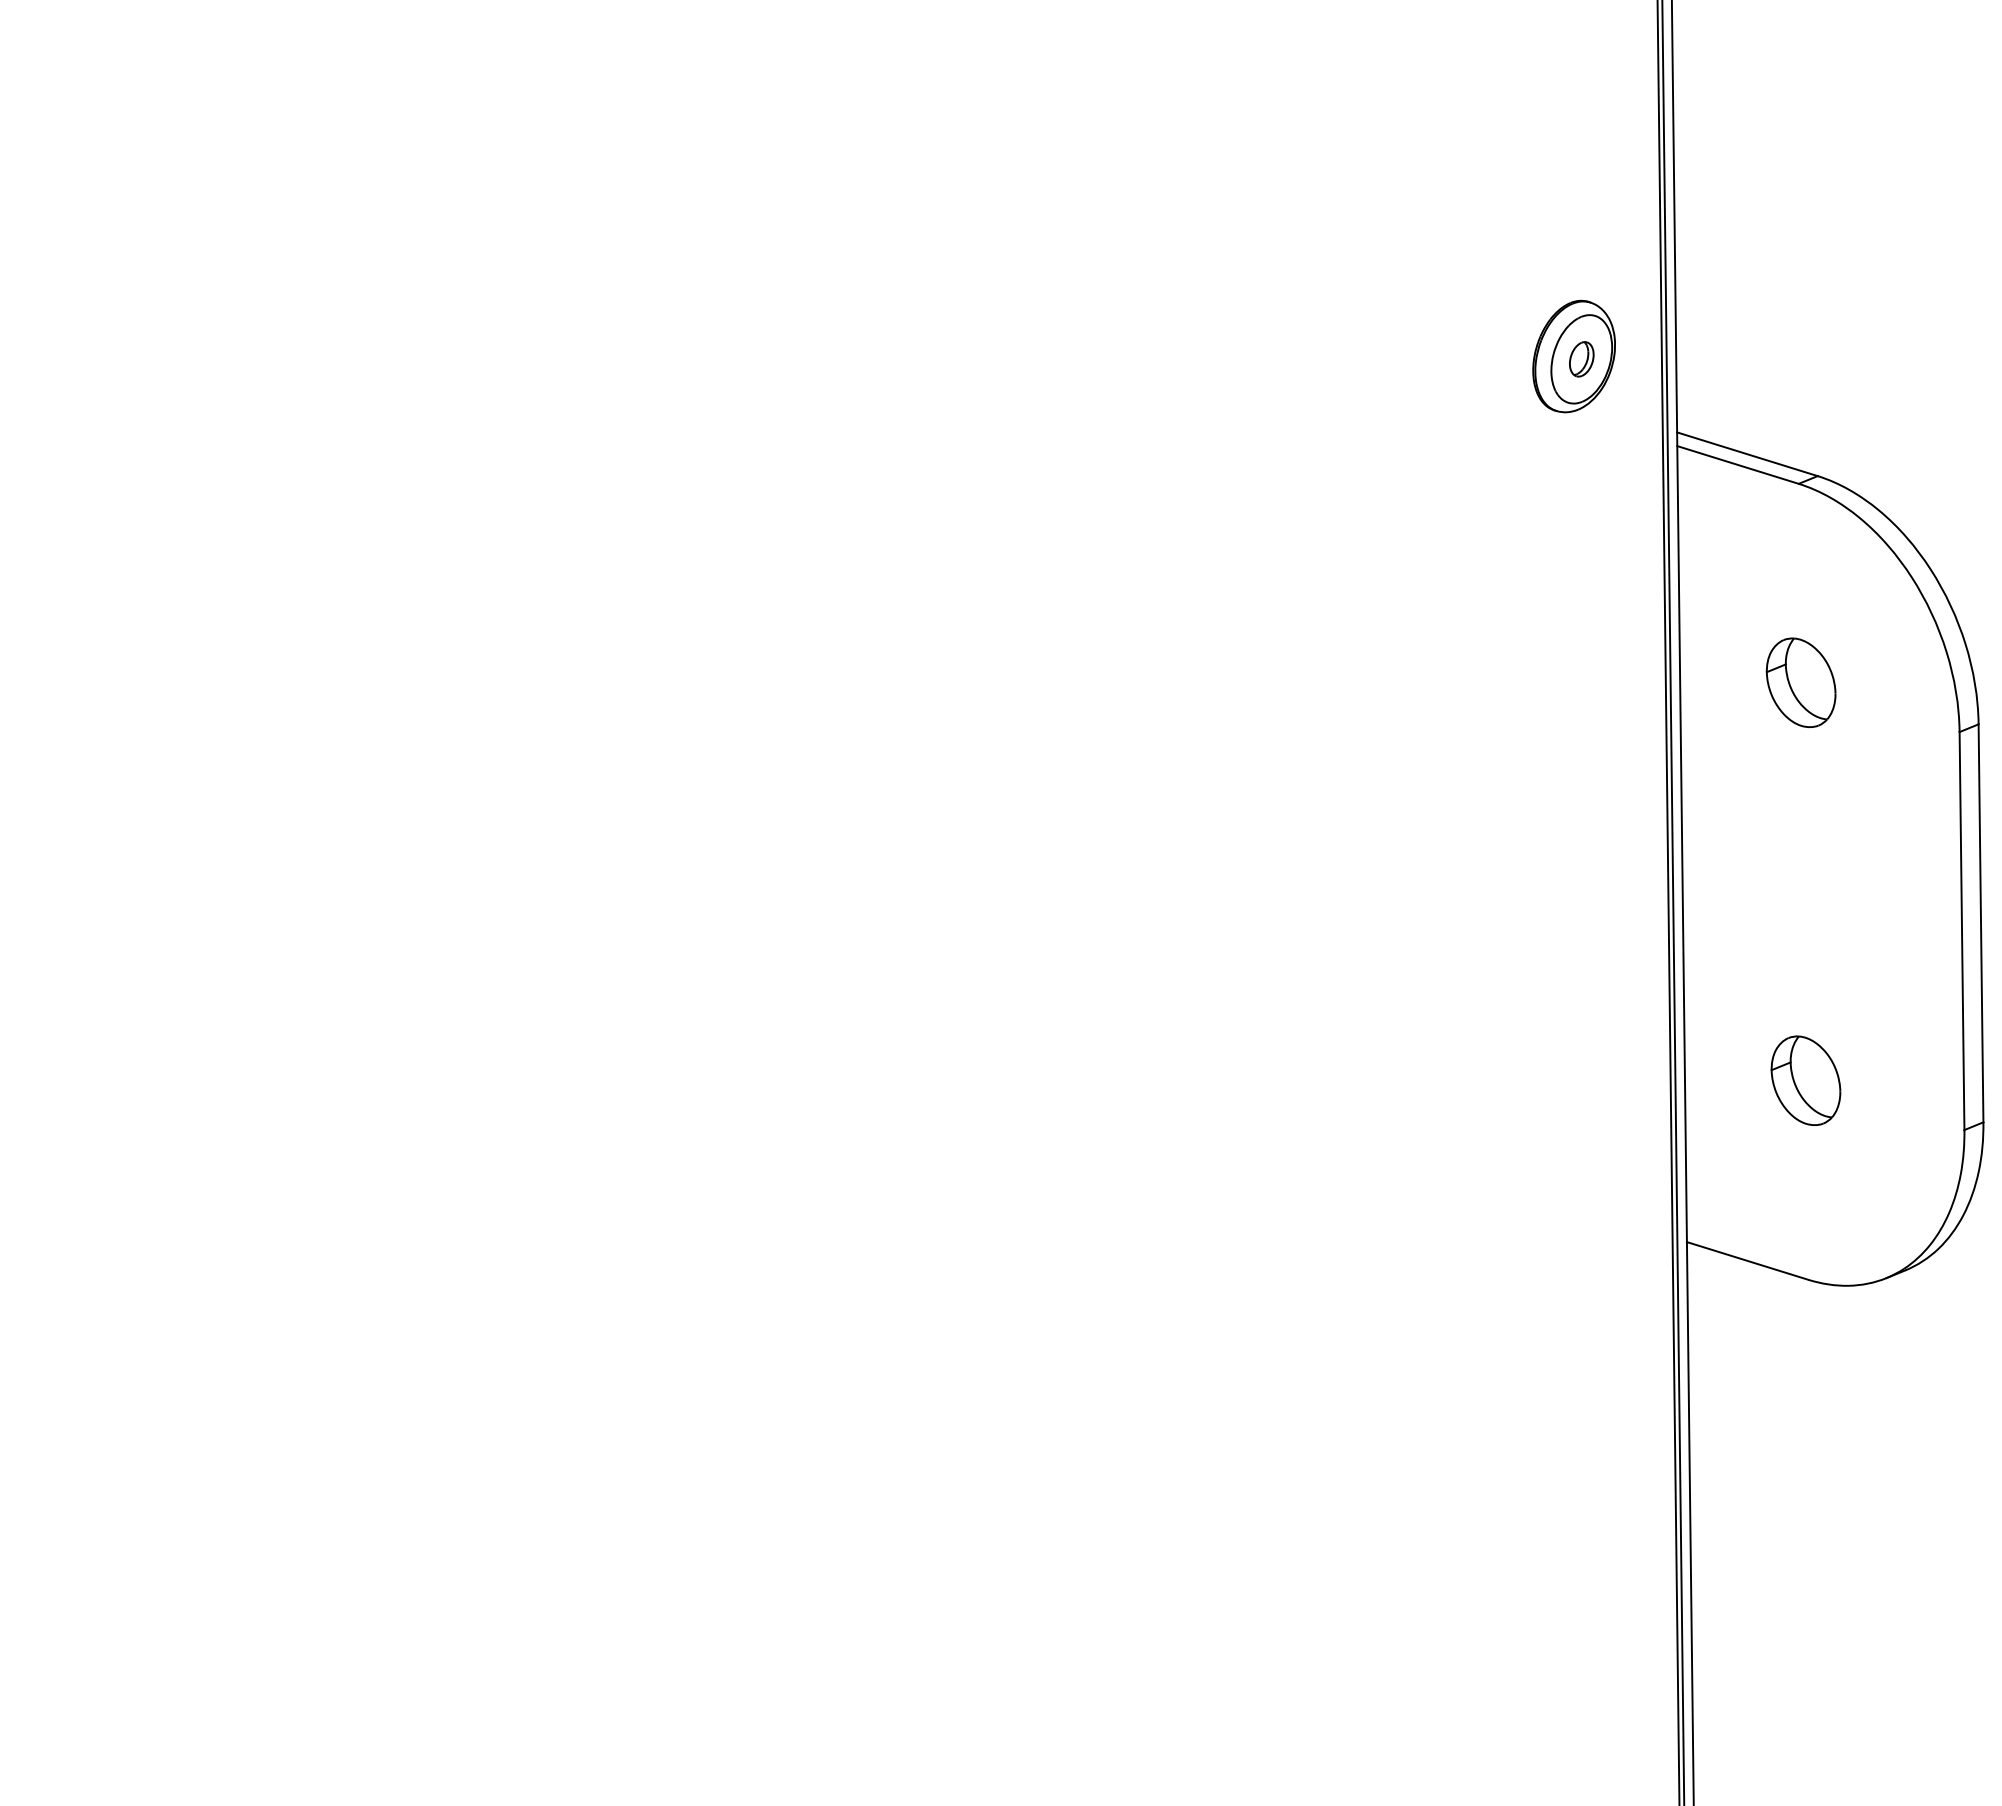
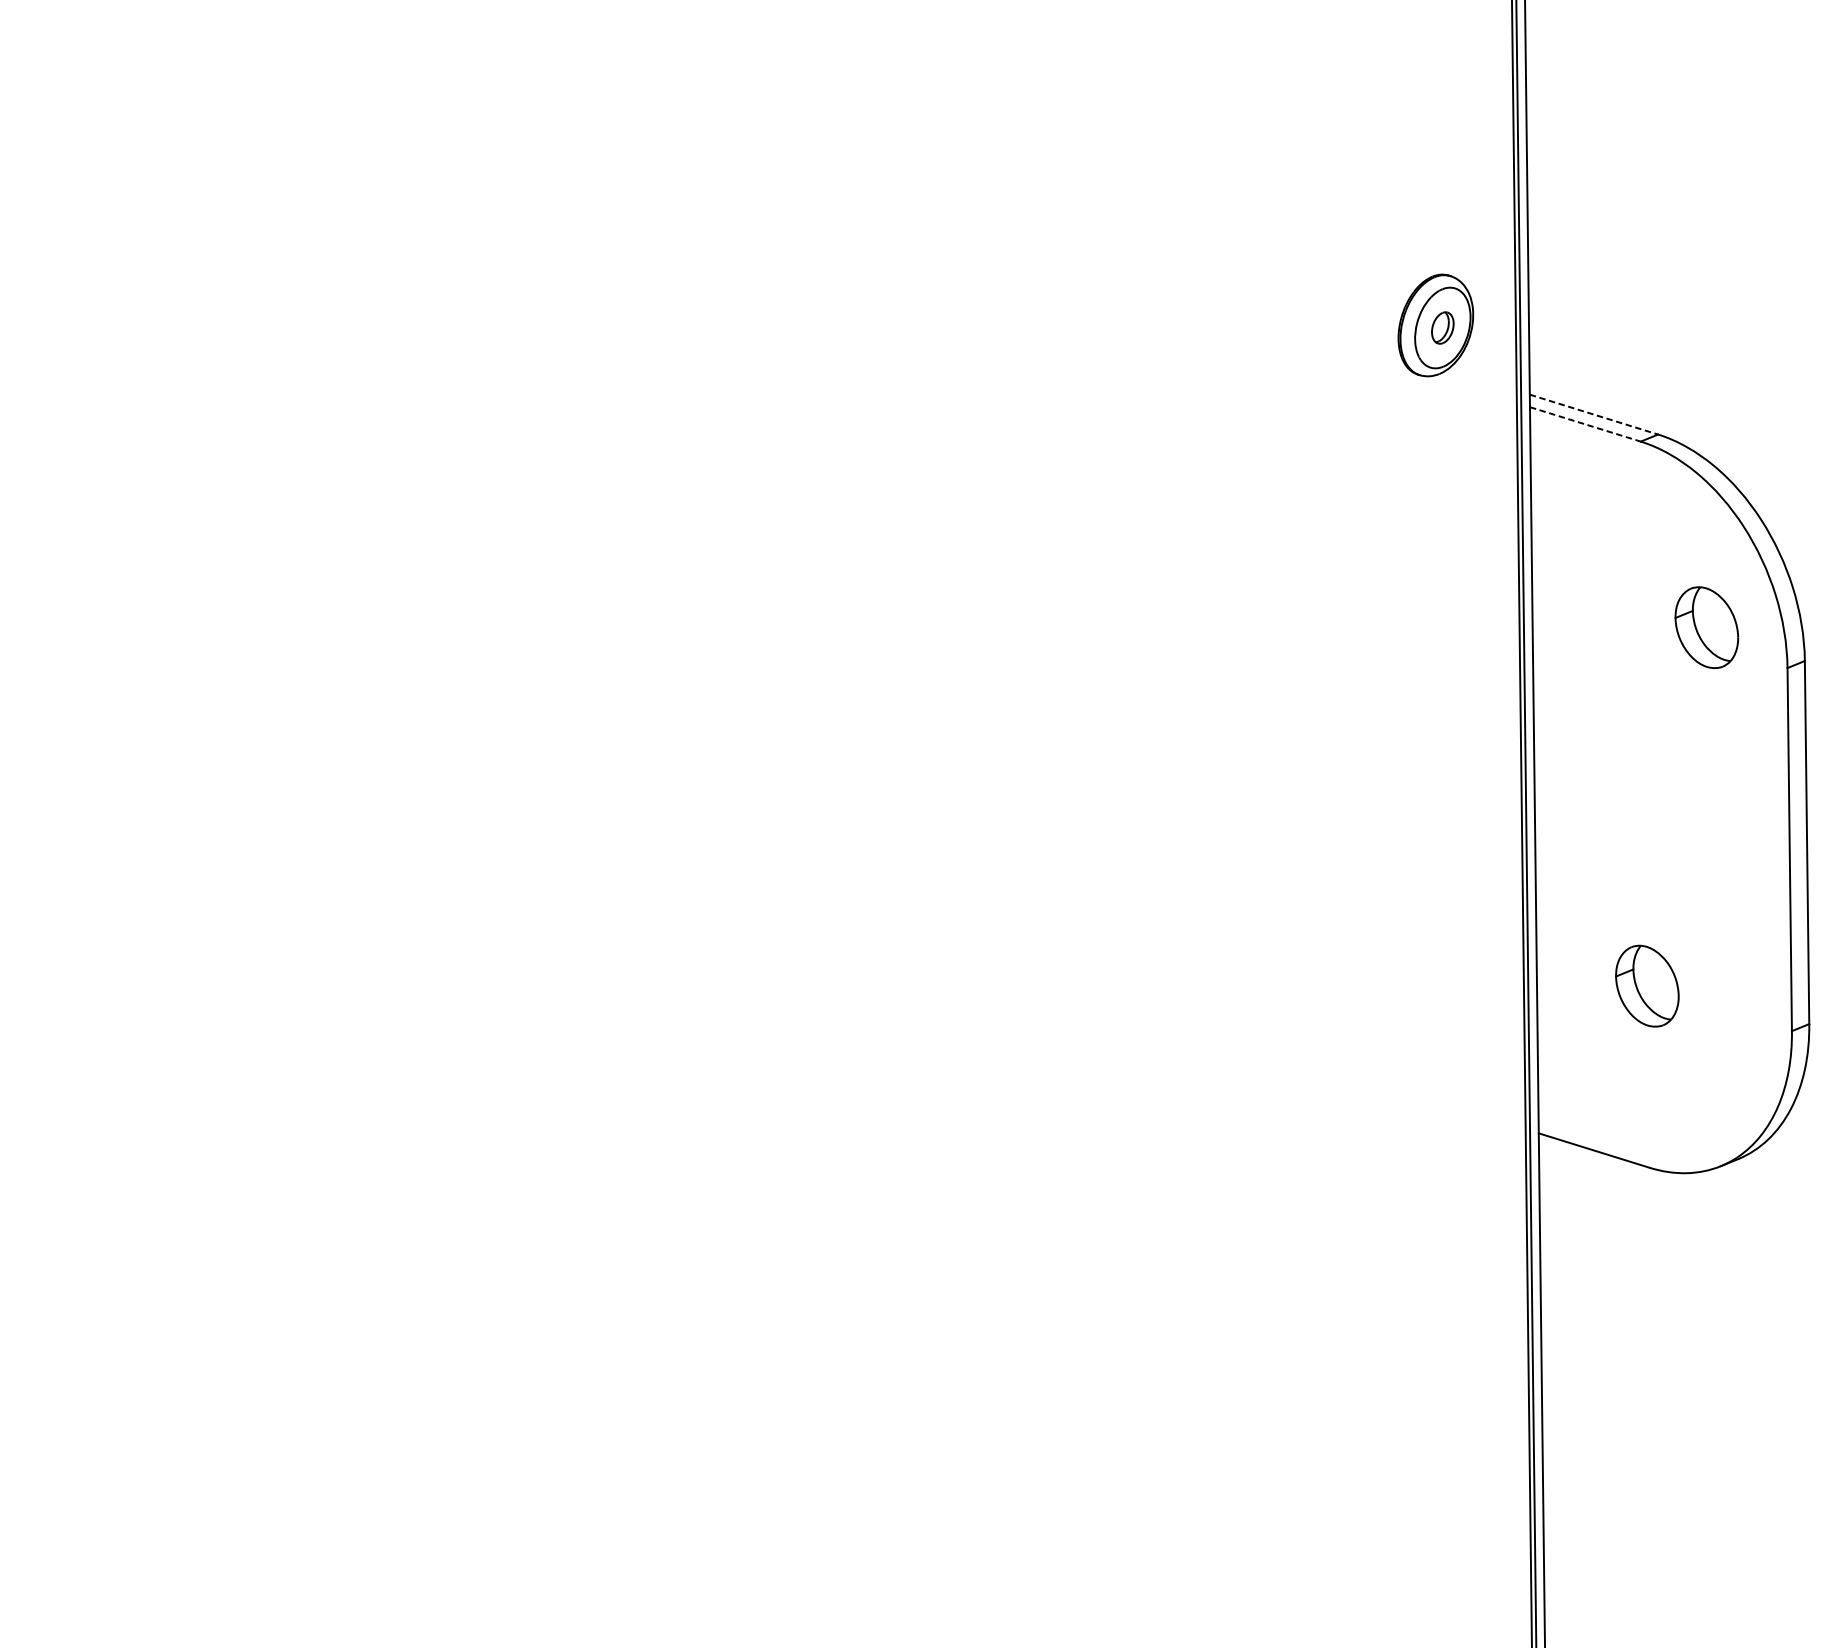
line: (1747, 454) -> (1594, 414), solid -> dashed
line: (1738, 464) -> (1585, 423), solid -> dashed
part: (1800, 682) -> (1706, 627), moved

